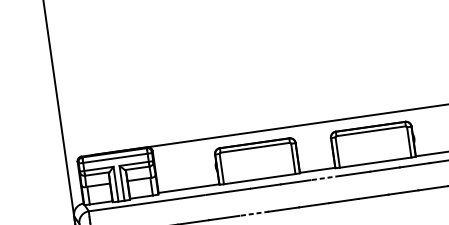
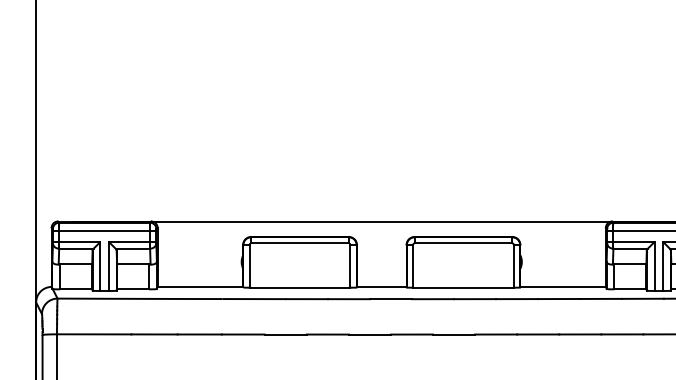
line: (325, 178) -> (391, 299), dashed -> solid
line: (254, 213) -> (285, 334), dashed -> solid

